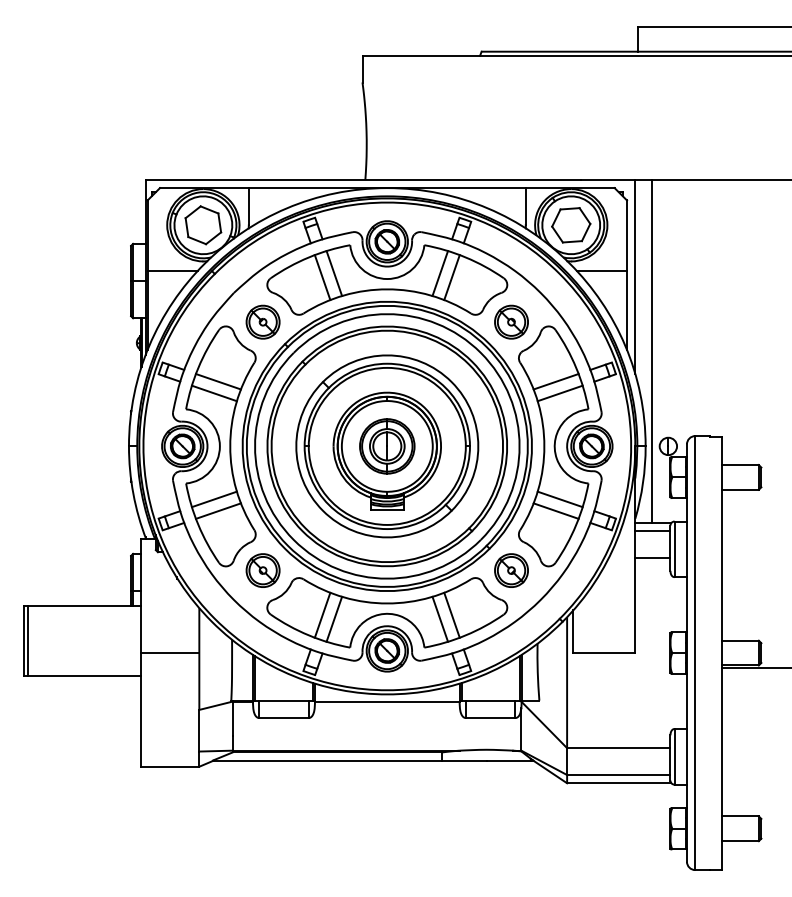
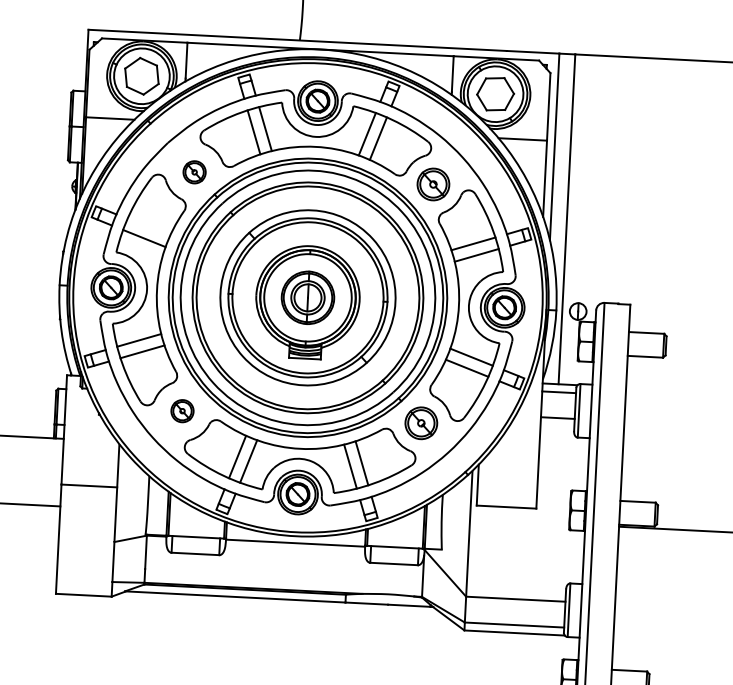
part: (262, 321) -> (194, 171), size x0.7
line: (217, 381) -> (147, 227), removed
part: (262, 570) -> (181, 411), size x0.7

